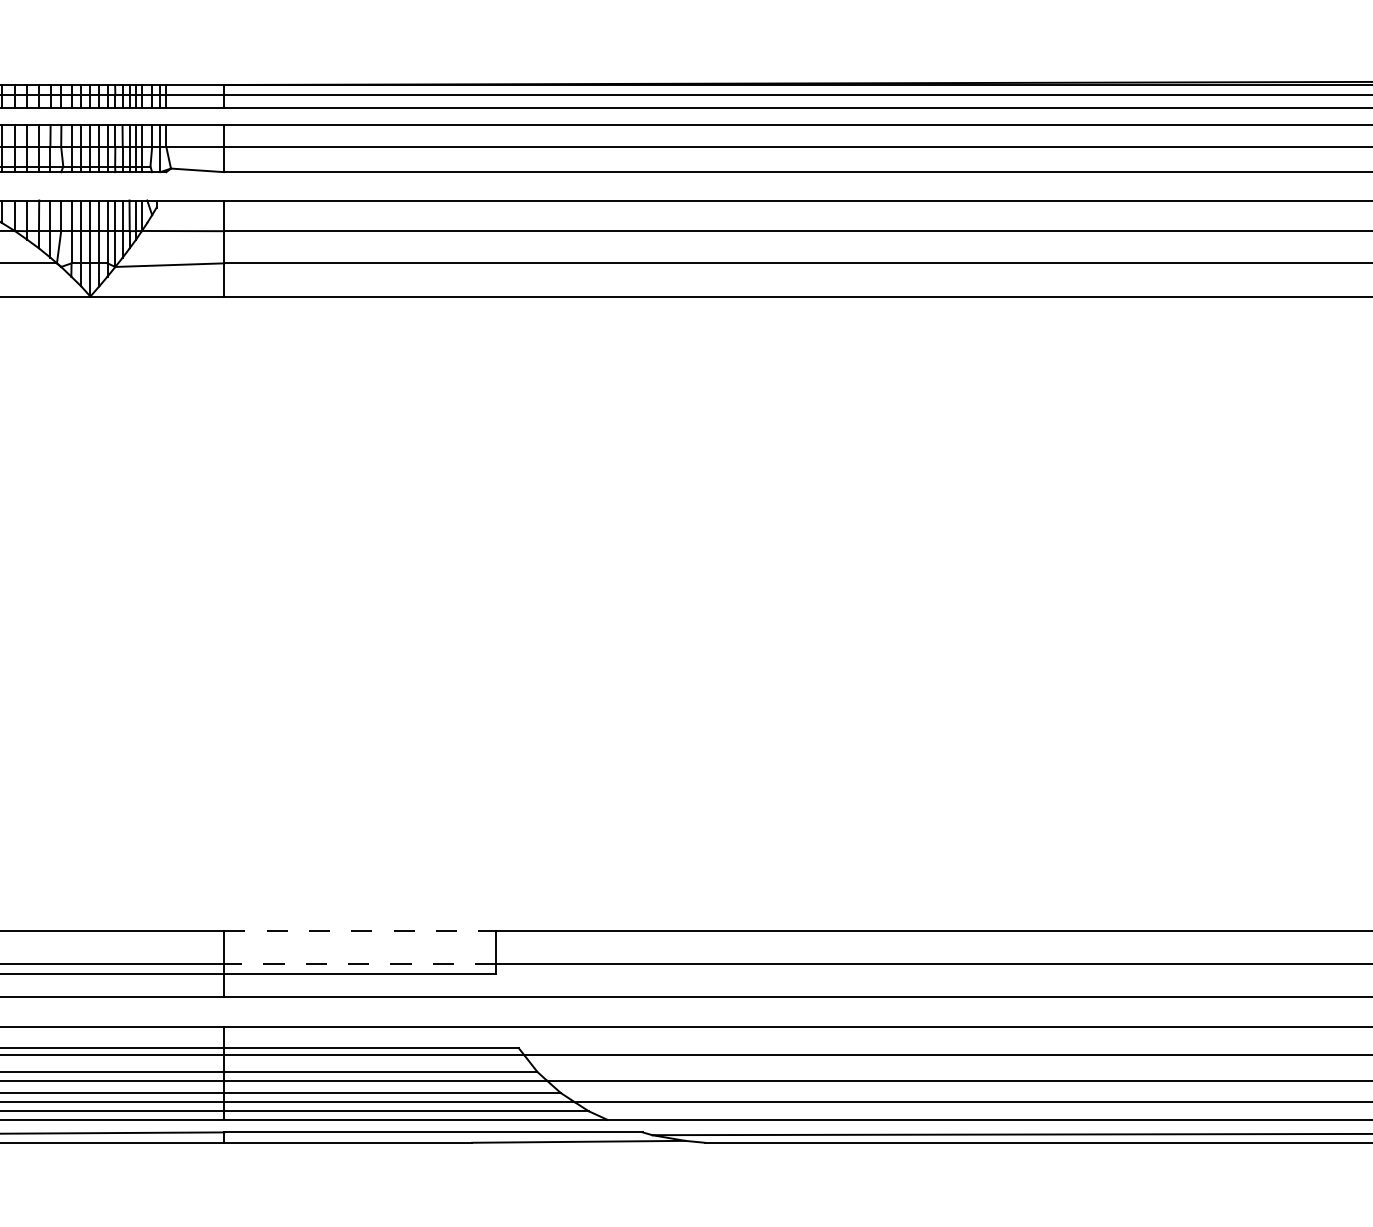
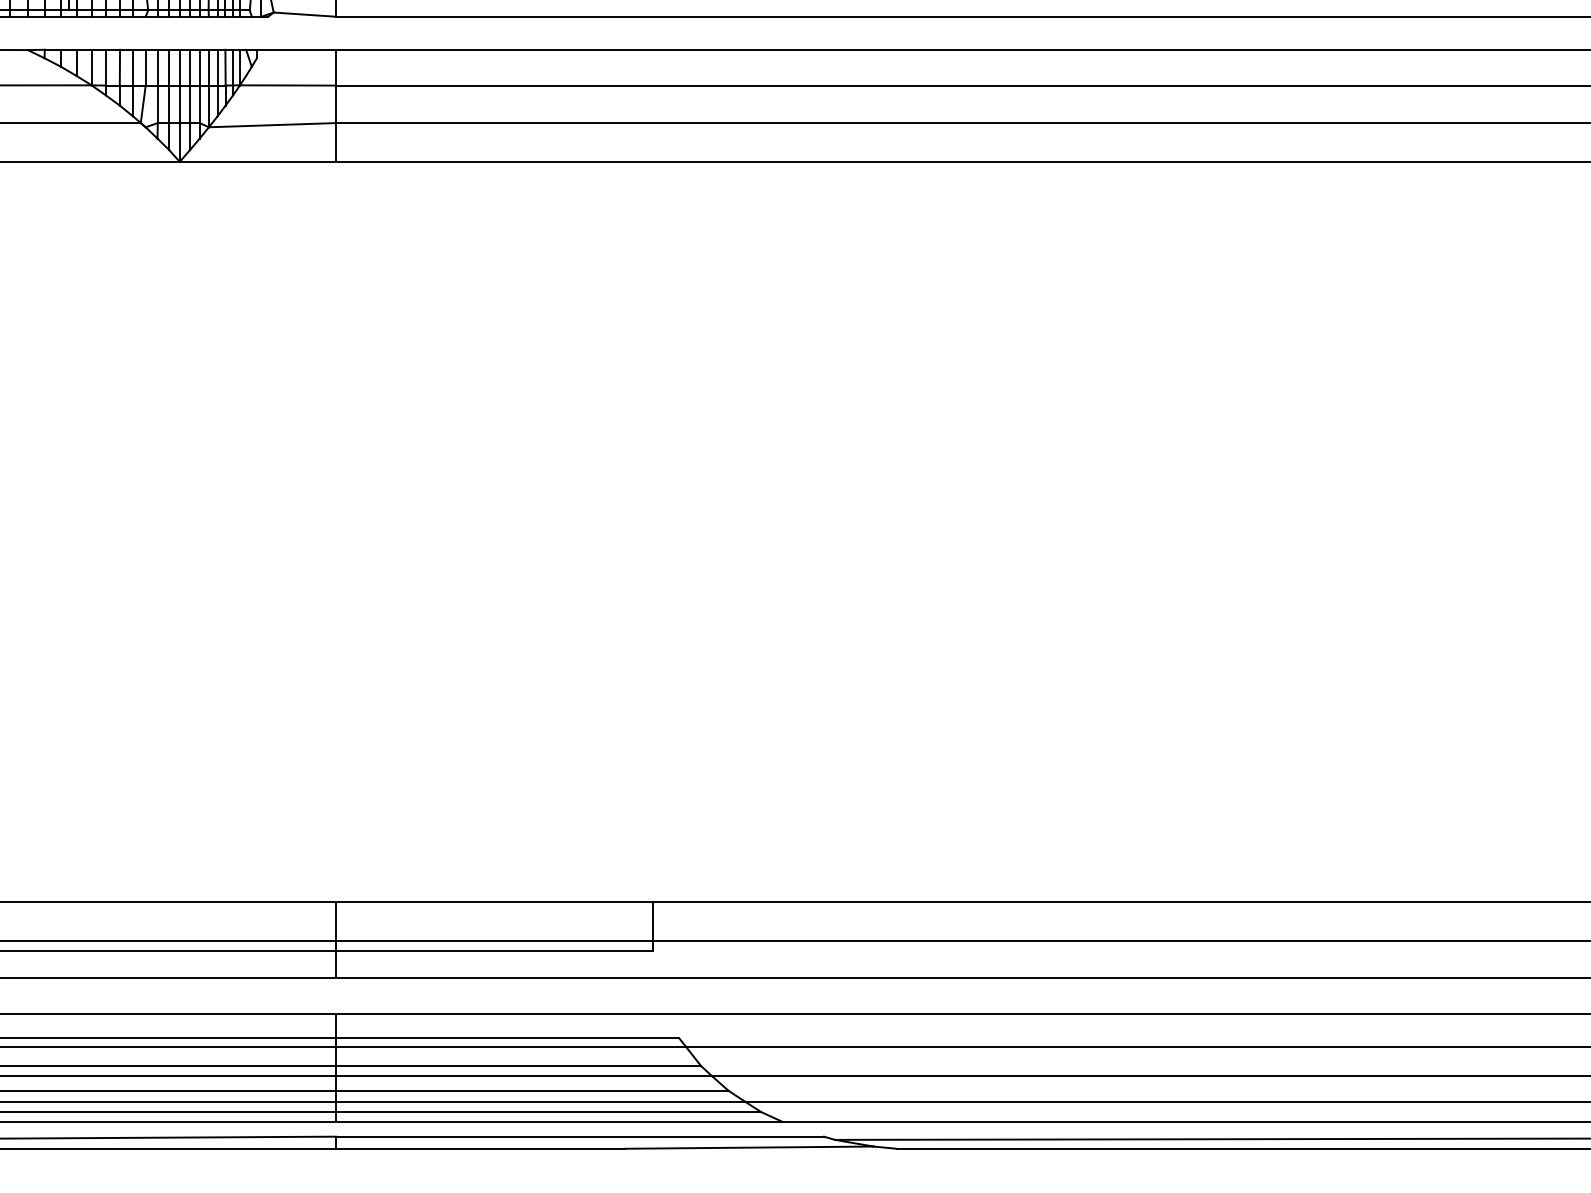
line: (360, 931) -> (494, 902), dashed -> solid
line: (360, 964) -> (494, 940), dashed -> solid

